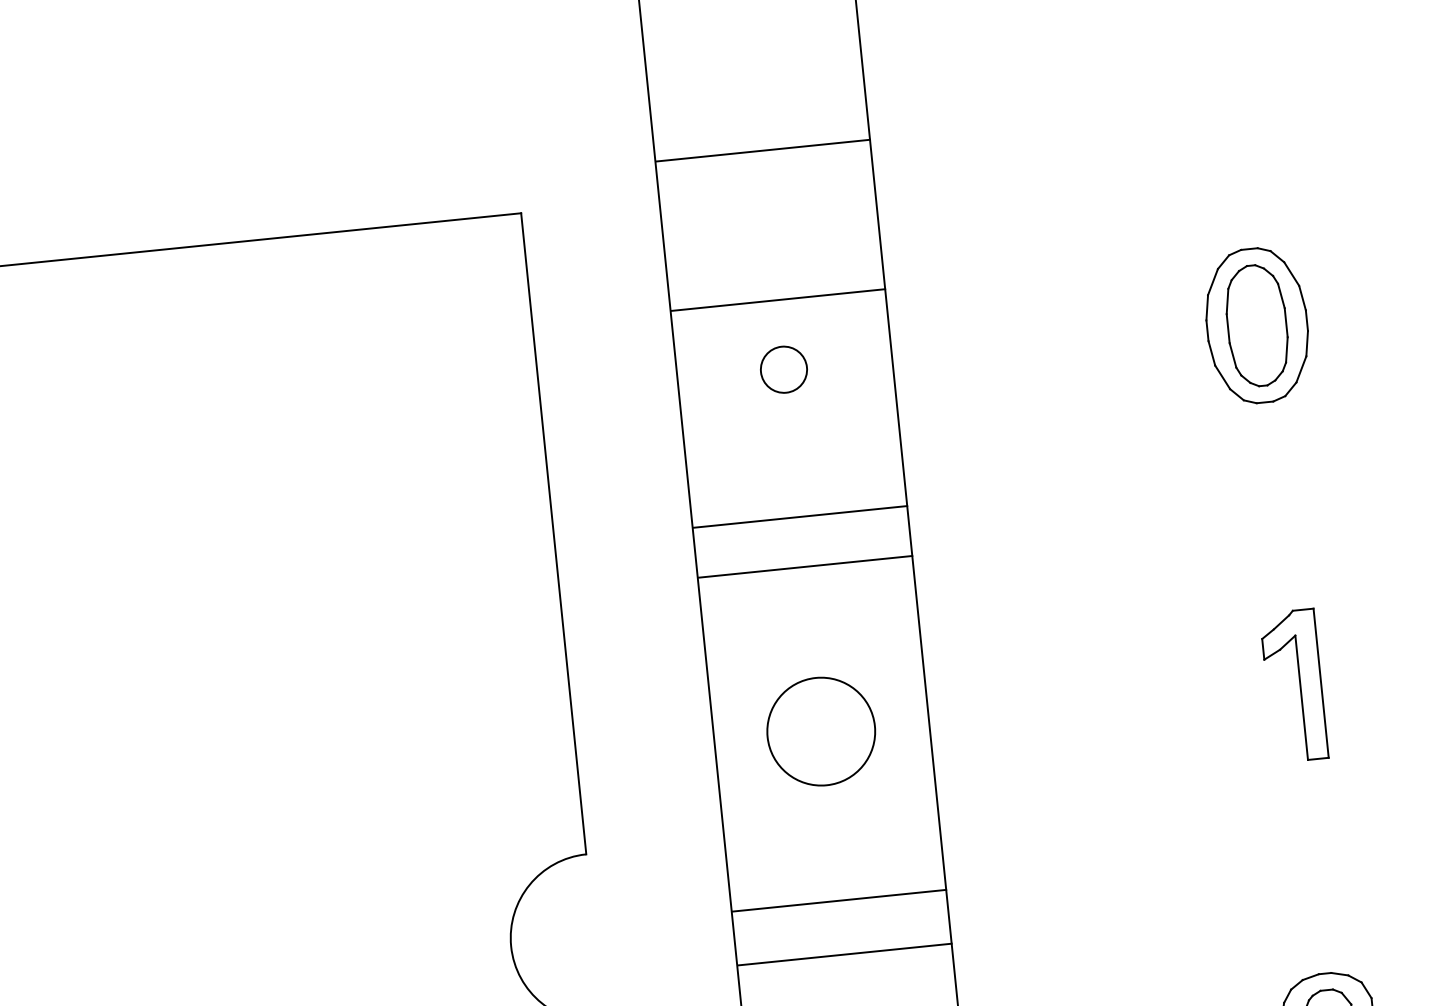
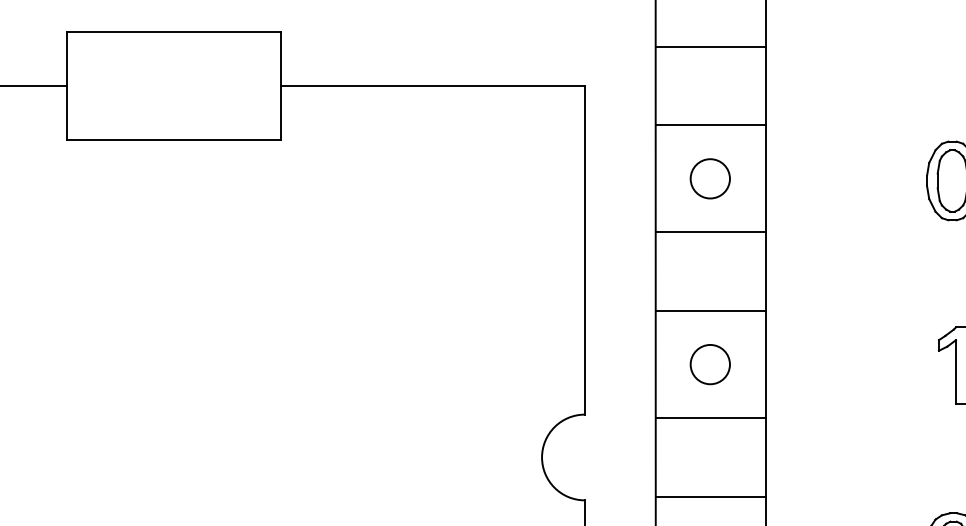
line: (762, 150) -> (710, 46), moved
line: (777, 300) -> (710, 125), moved
circle: (782, 369) -> (709, 178), size x1.67
line: (799, 517) -> (710, 232), moved
line: (804, 567) -> (710, 311), moved
circle: (819, 731) -> (709, 364), size x0.71
line: (838, 901) -> (710, 418), moved
line: (843, 954) -> (710, 496), moved

